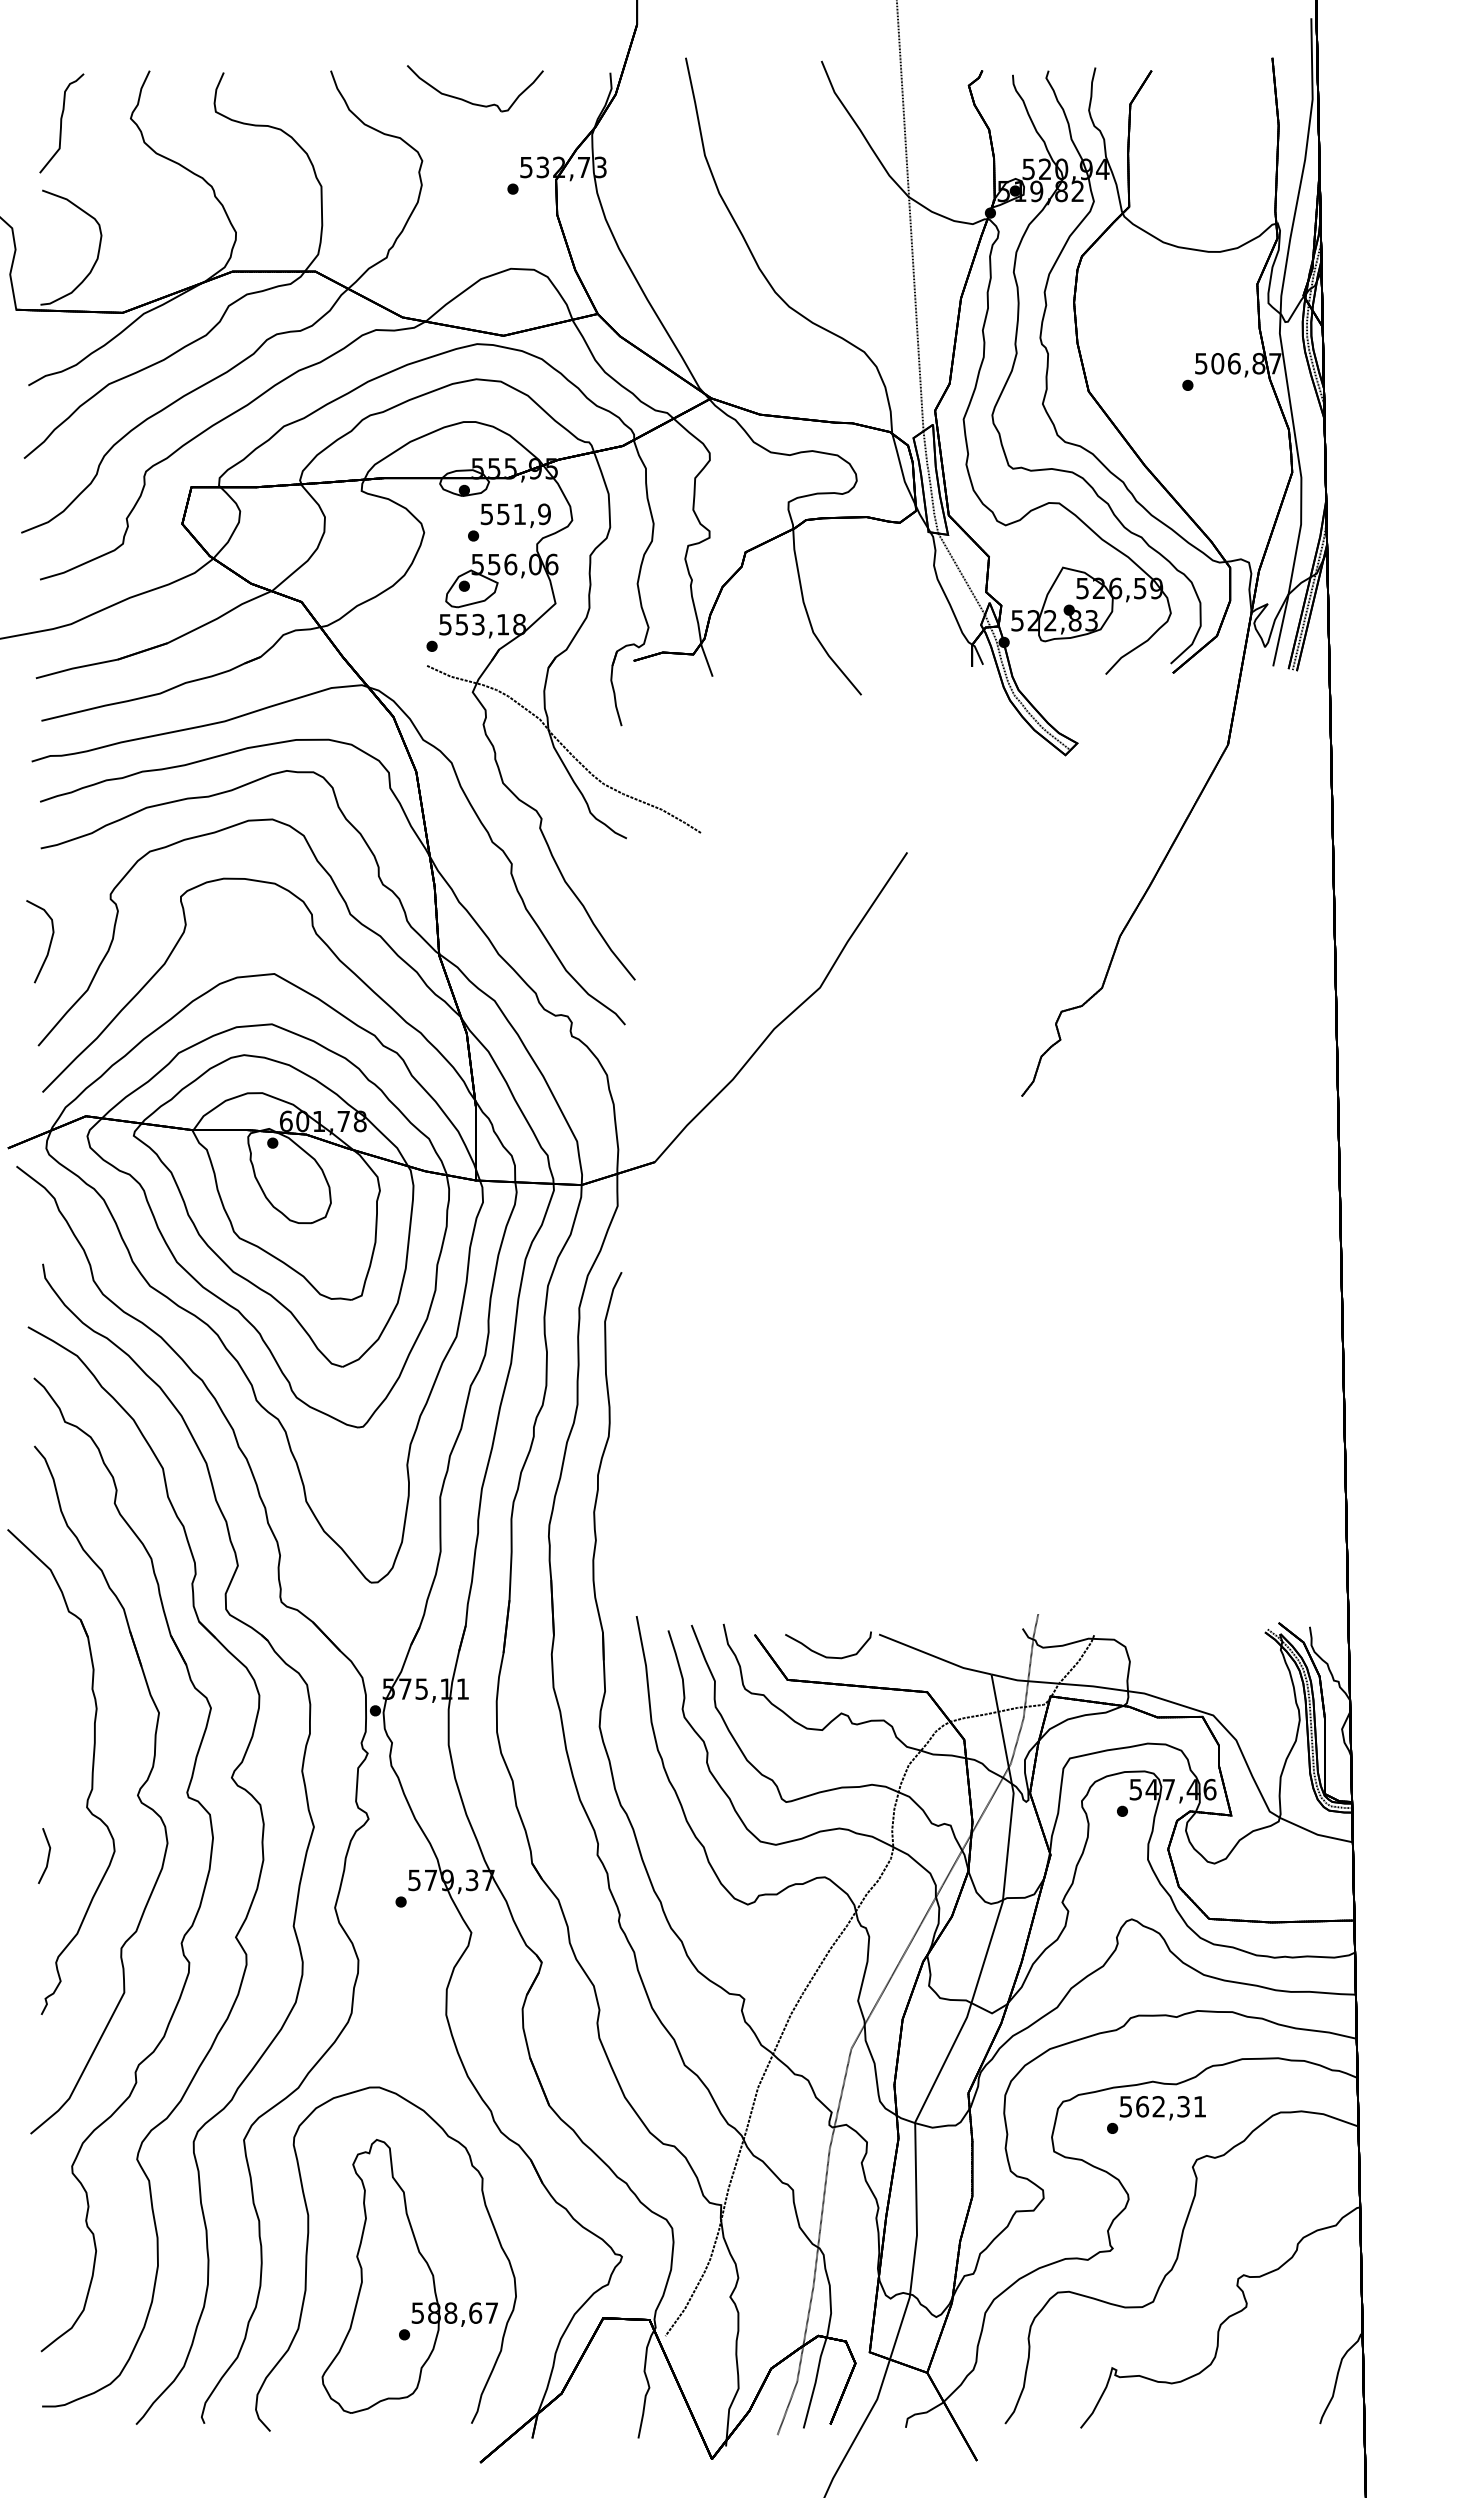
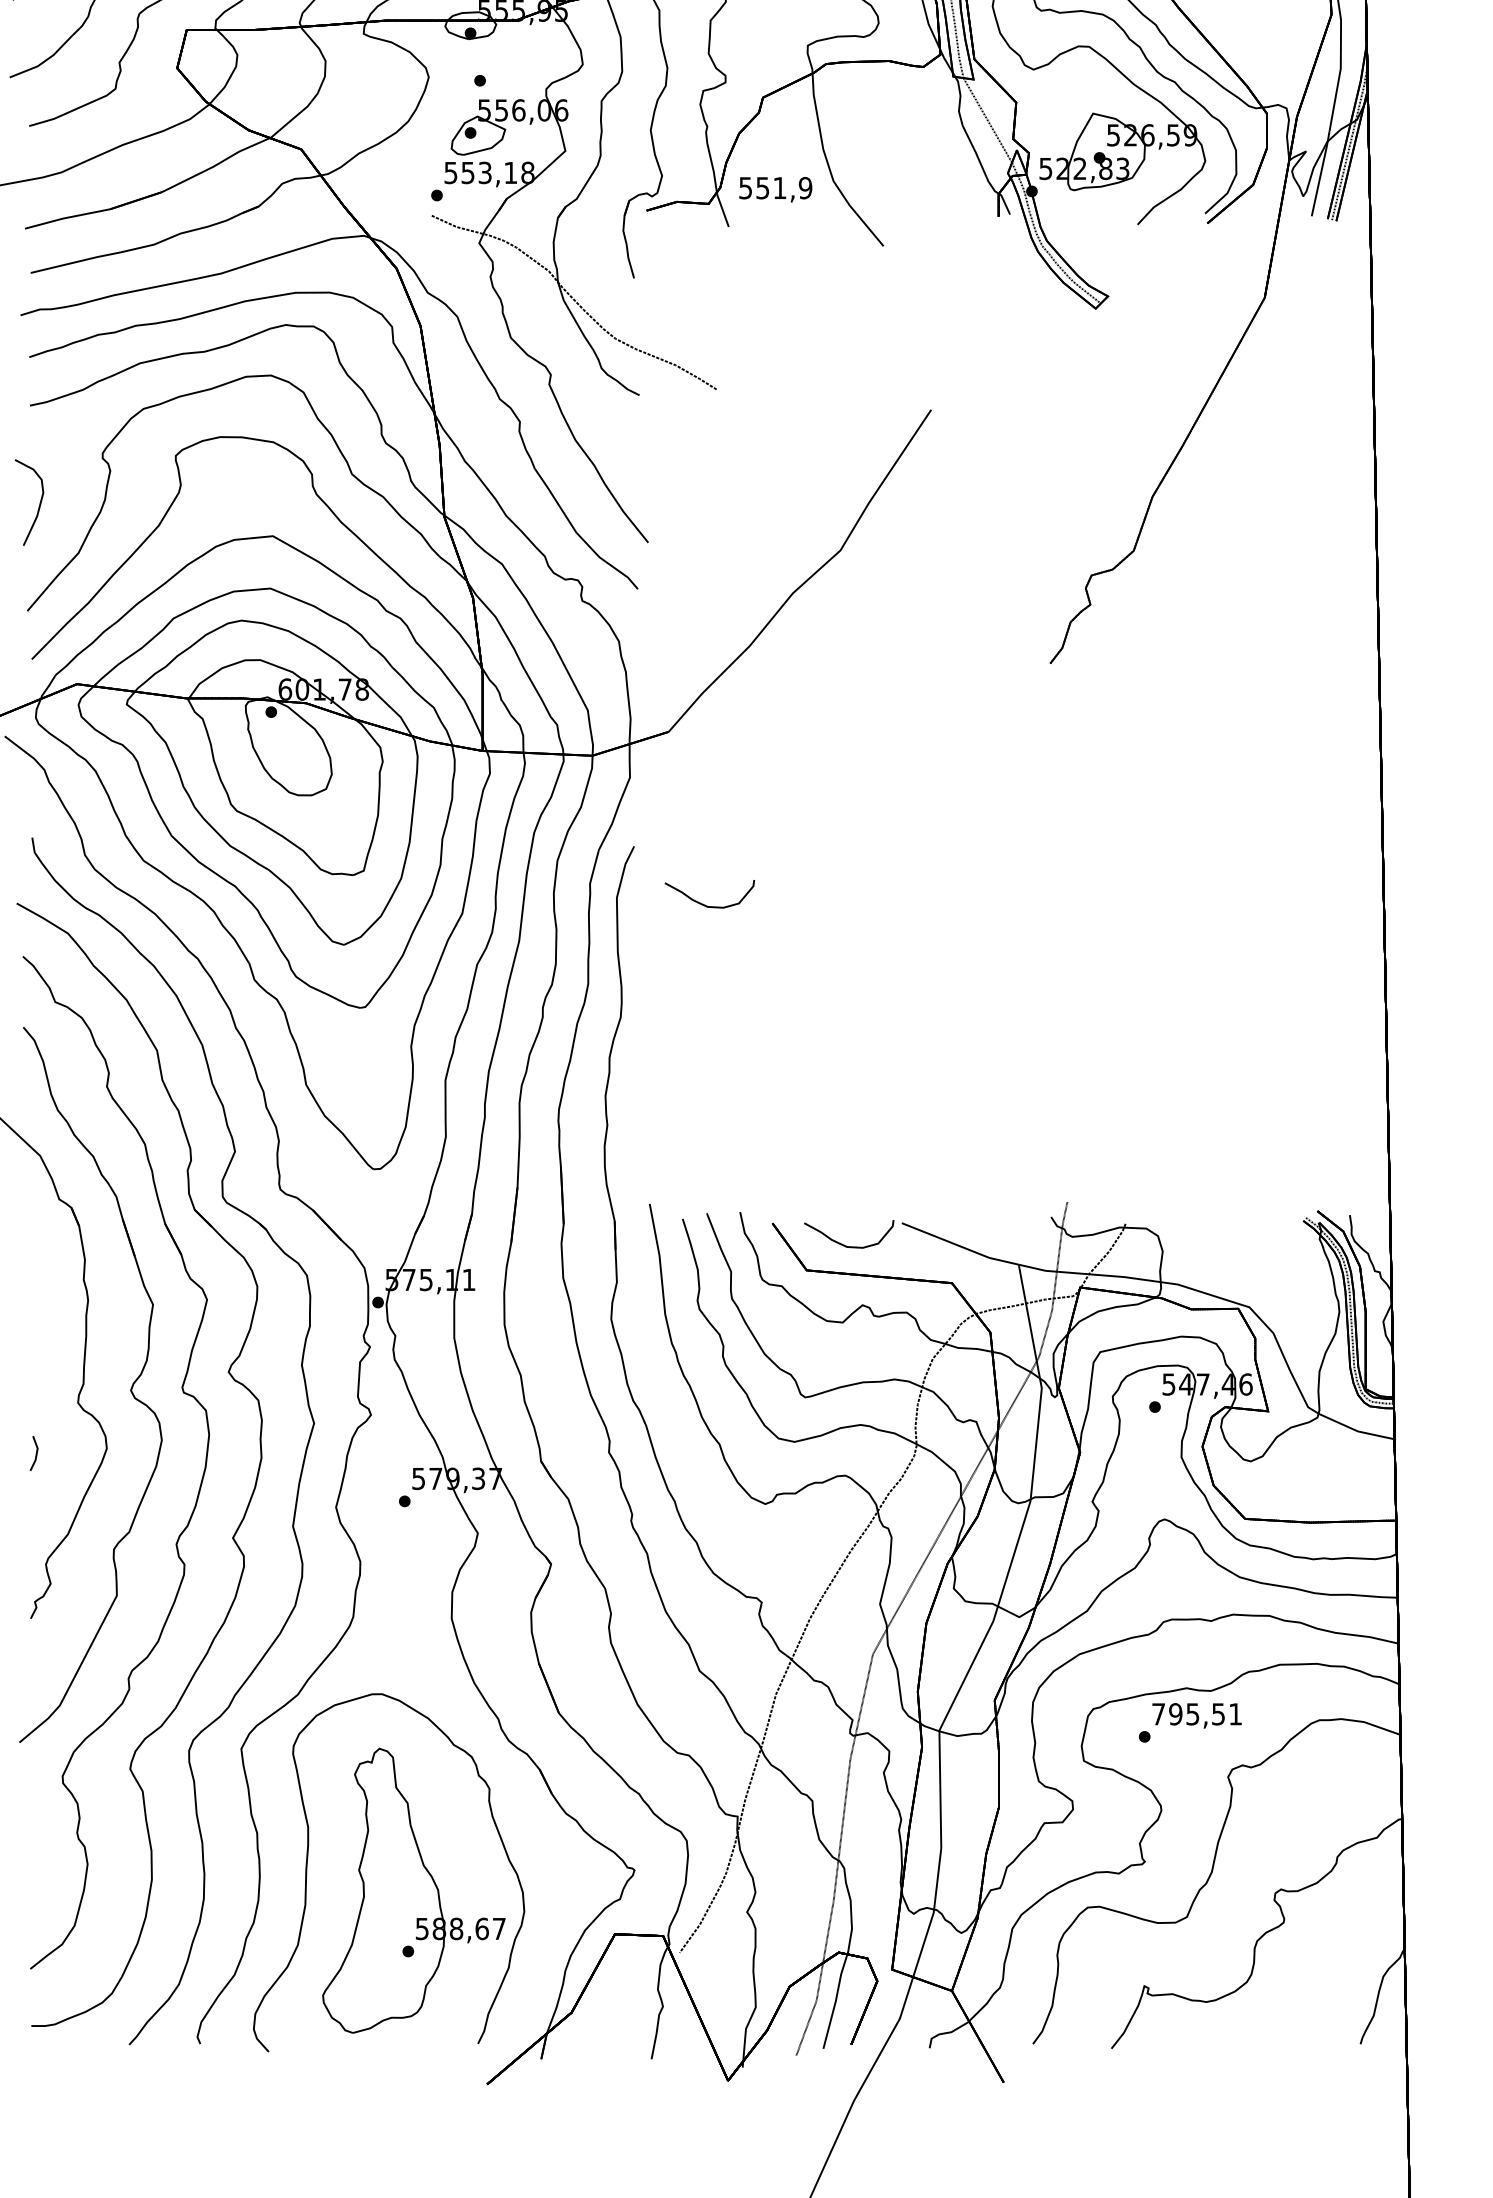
text: (515, 515) -> (775, 189), moved
curve: (690, 1328) -> (705, 904), added
part: (44, 1855) -> (33, 1452), size x0.6
text: (1154, 2106) -> (1188, 1714), 562,31 -> 795,51

